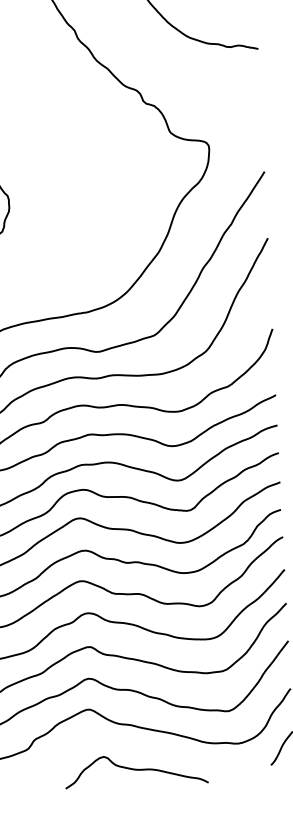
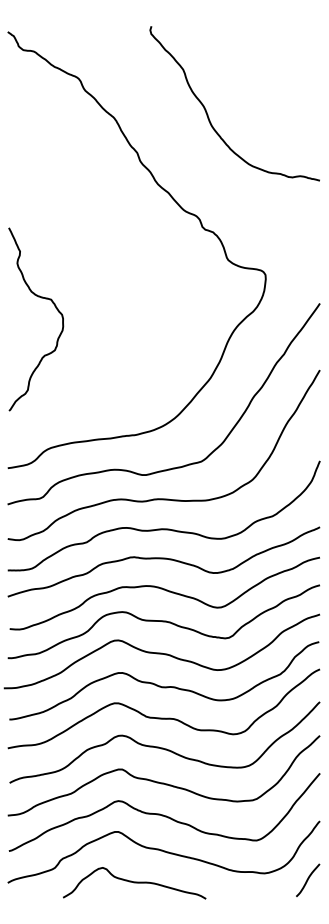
curve: (136, 770) -> (134, 883), moved

